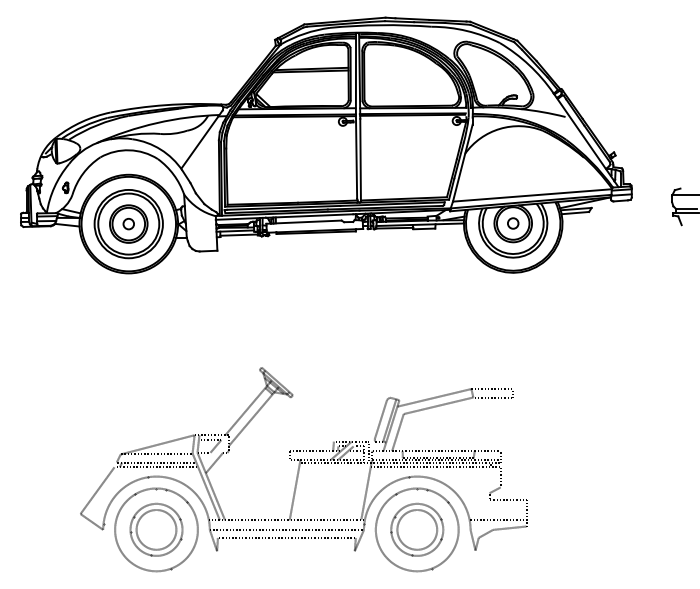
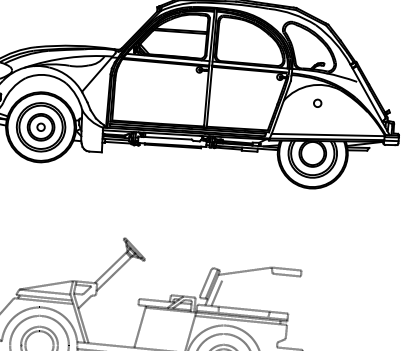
circle: (513, 223) -> (317, 103), moved
line: (438, 405) -> (247, 276), removed
line: (437, 458) -> (242, 314), removed

